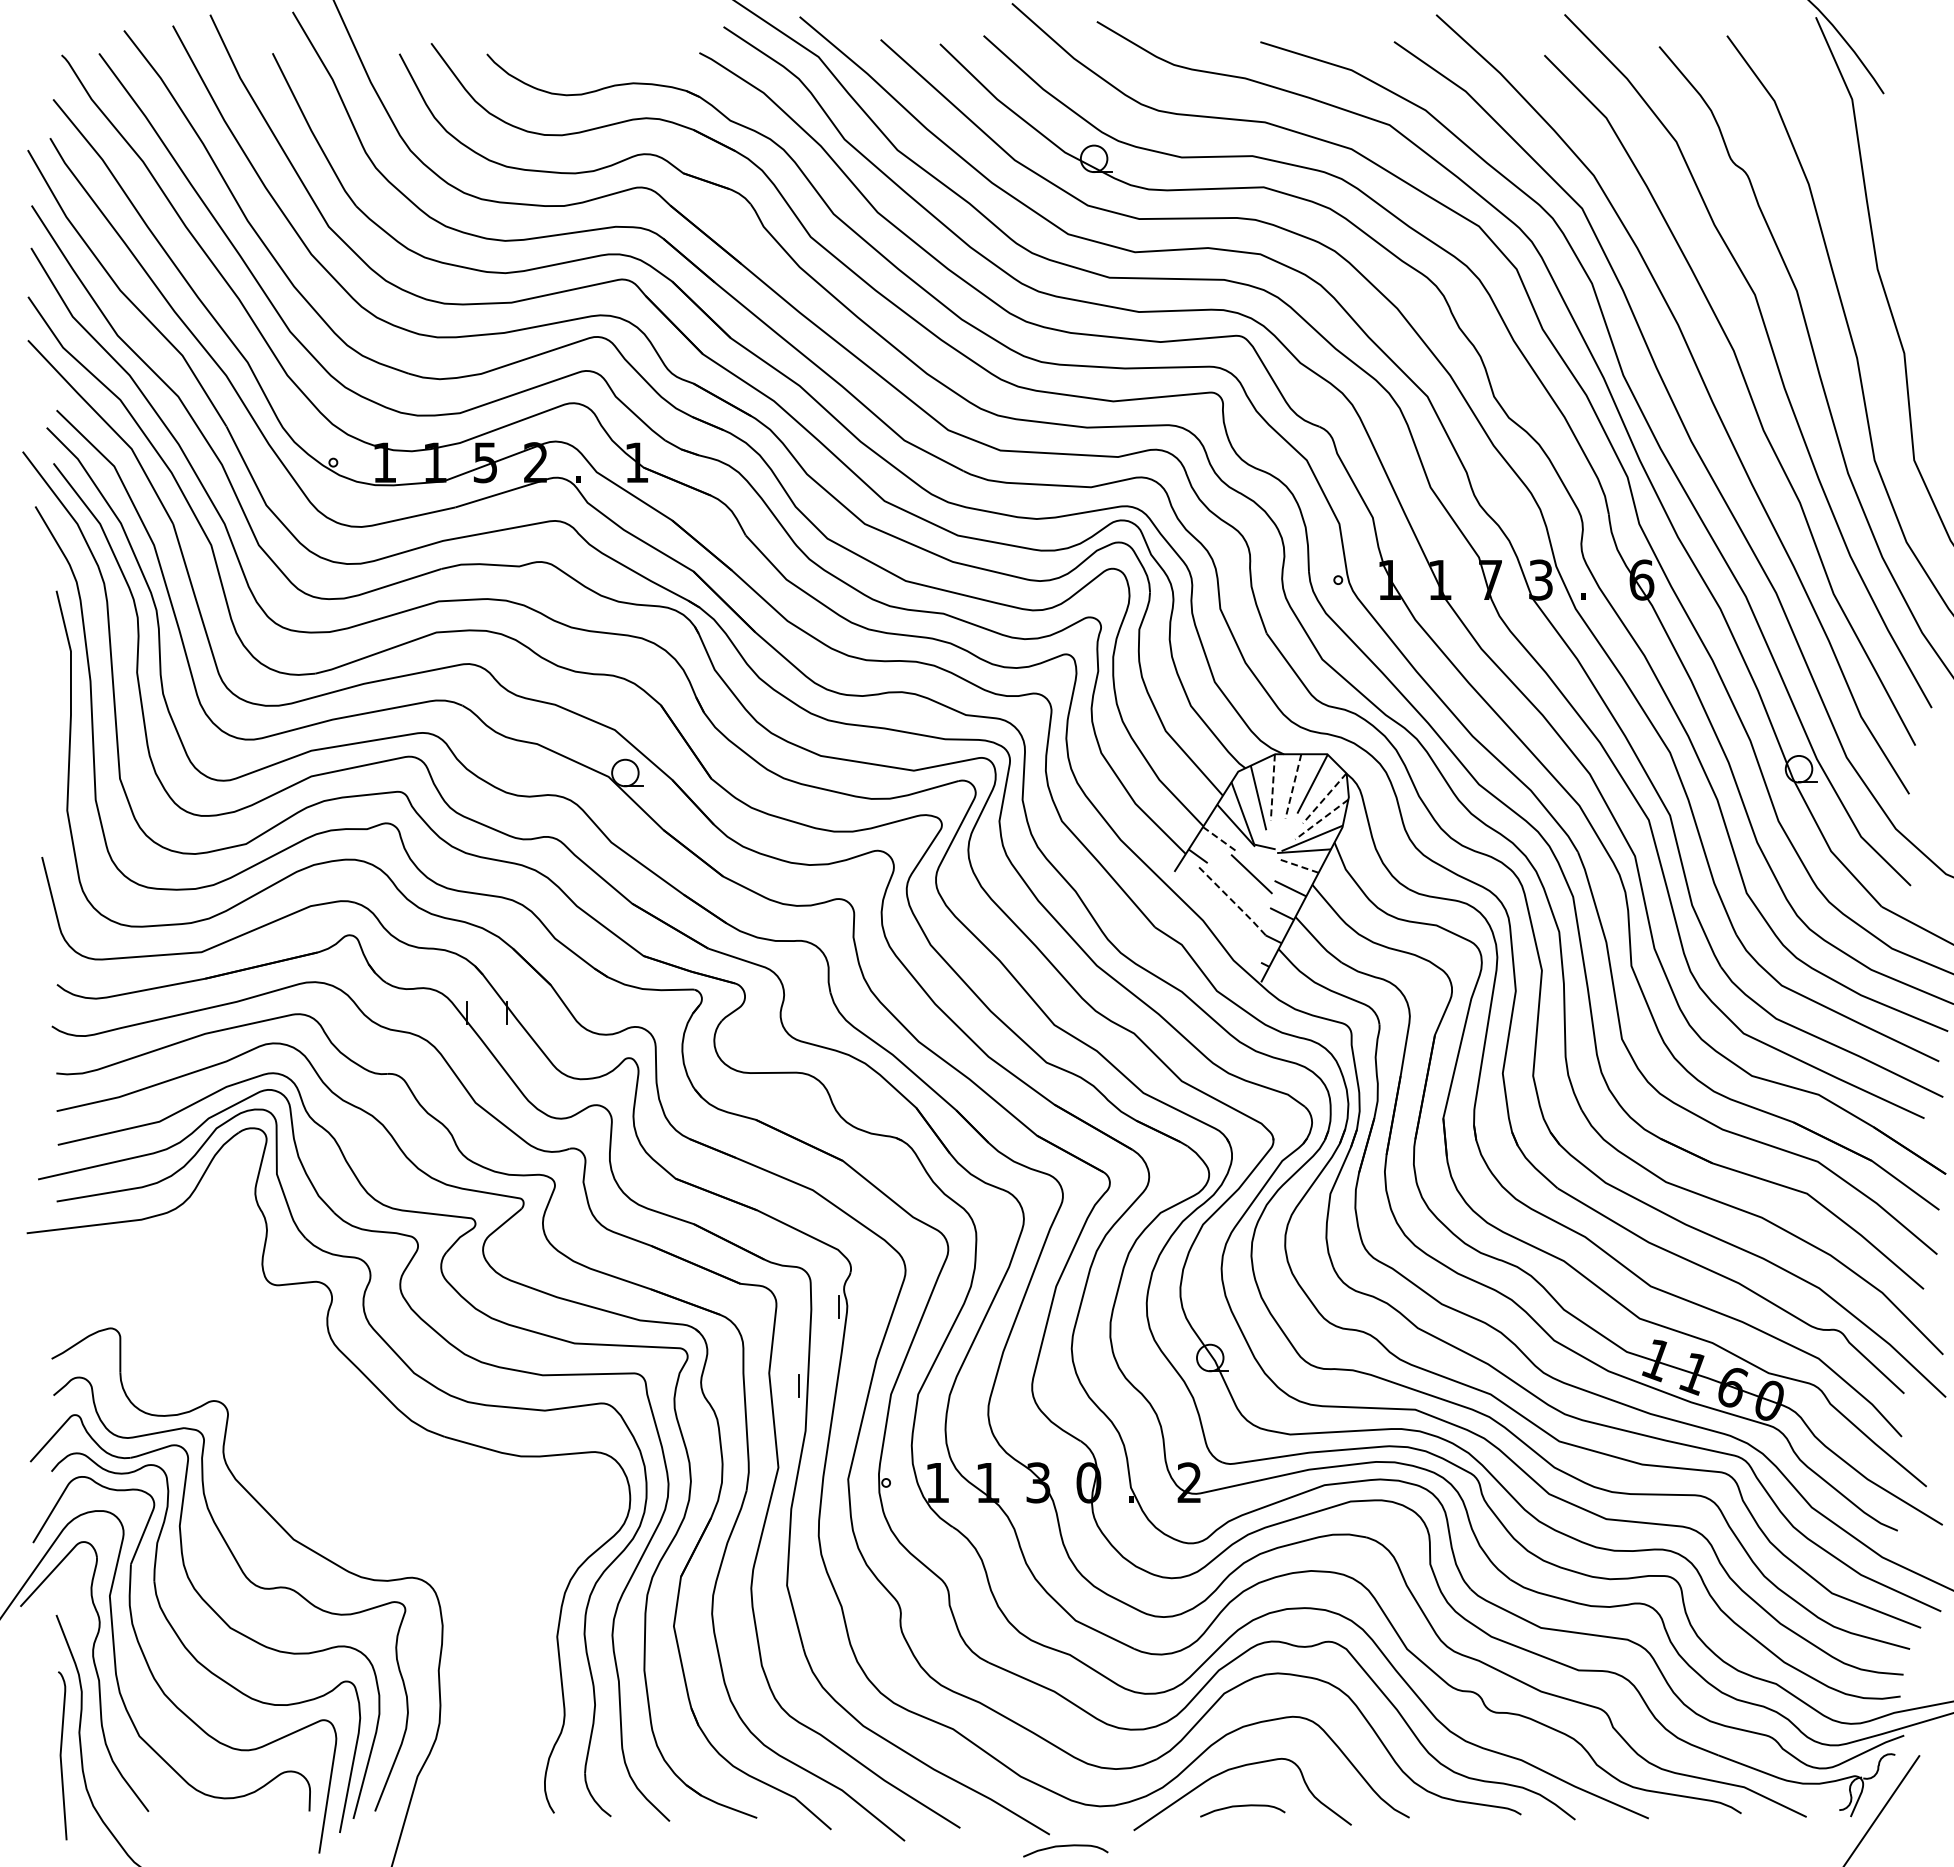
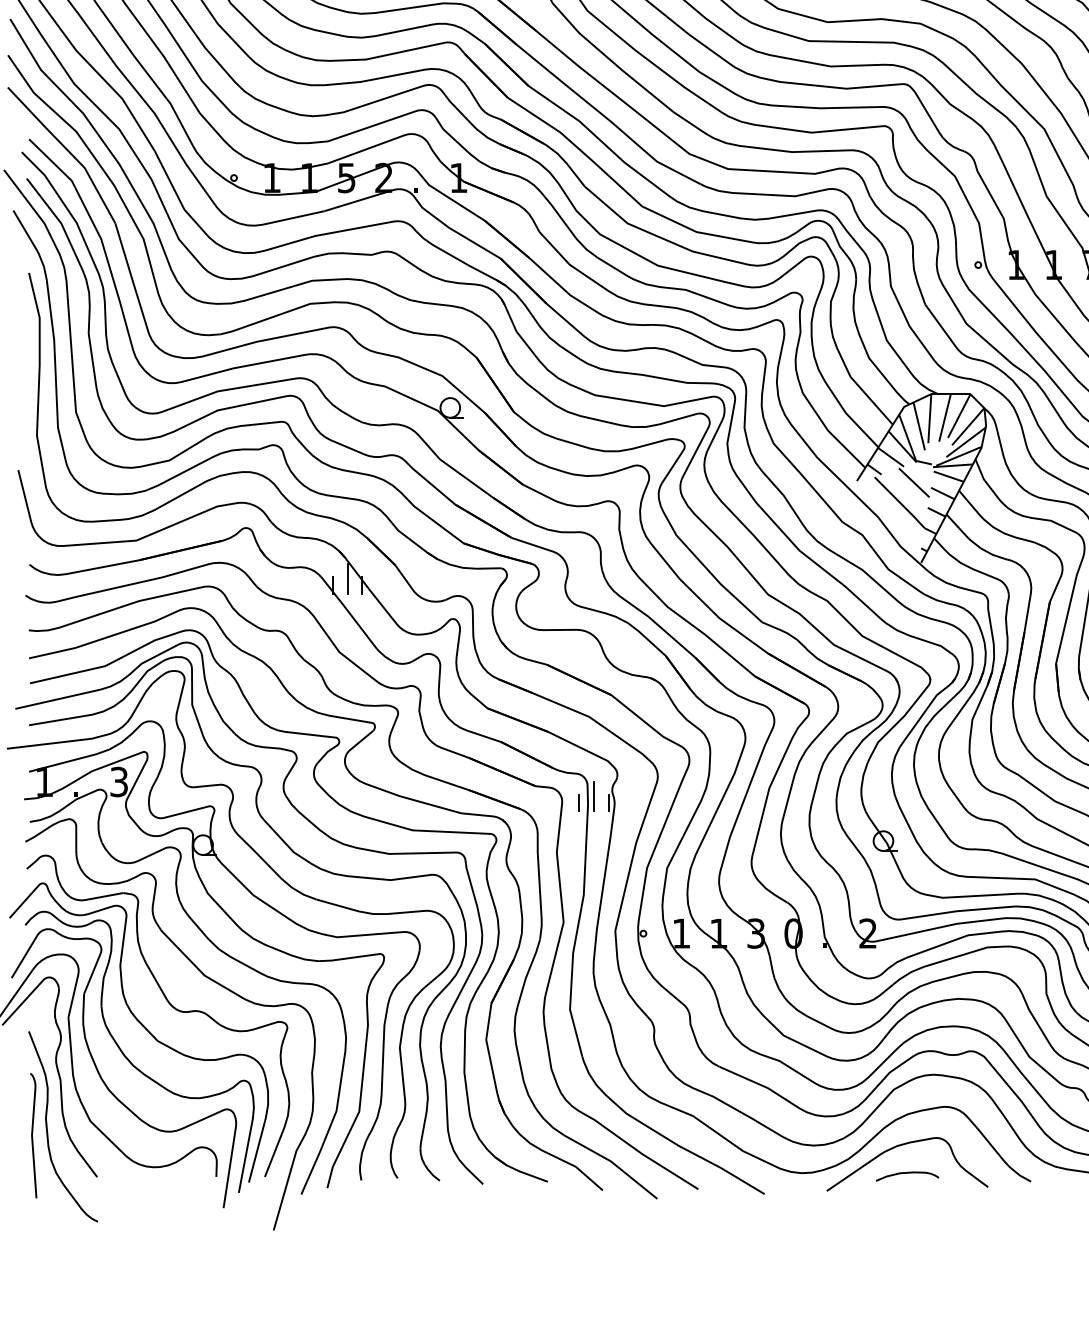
line: (1293, 786) -> (945, 417), dashed -> solid
line: (1272, 788) -> (929, 419), dashed -> solid
line: (1324, 798) -> (968, 426), dashed -> solid
line: (1321, 819) -> (965, 442), dashed -> solid
line: (1220, 839) -> (891, 457), dashed -> solid
line: (1297, 865) -> (948, 476), dashed -> solid
line: (1232, 901) -> (899, 503), dashed -> solid
line: (486, 1004) -> (347, 579), added
line: (819, 1297) -> (594, 796), added
line: (798, 1385) -> (578, 802), moved
part: (317, 1515) -> (222, 957), added
curve: (1065, 1846) -> (776, 1202), removed

